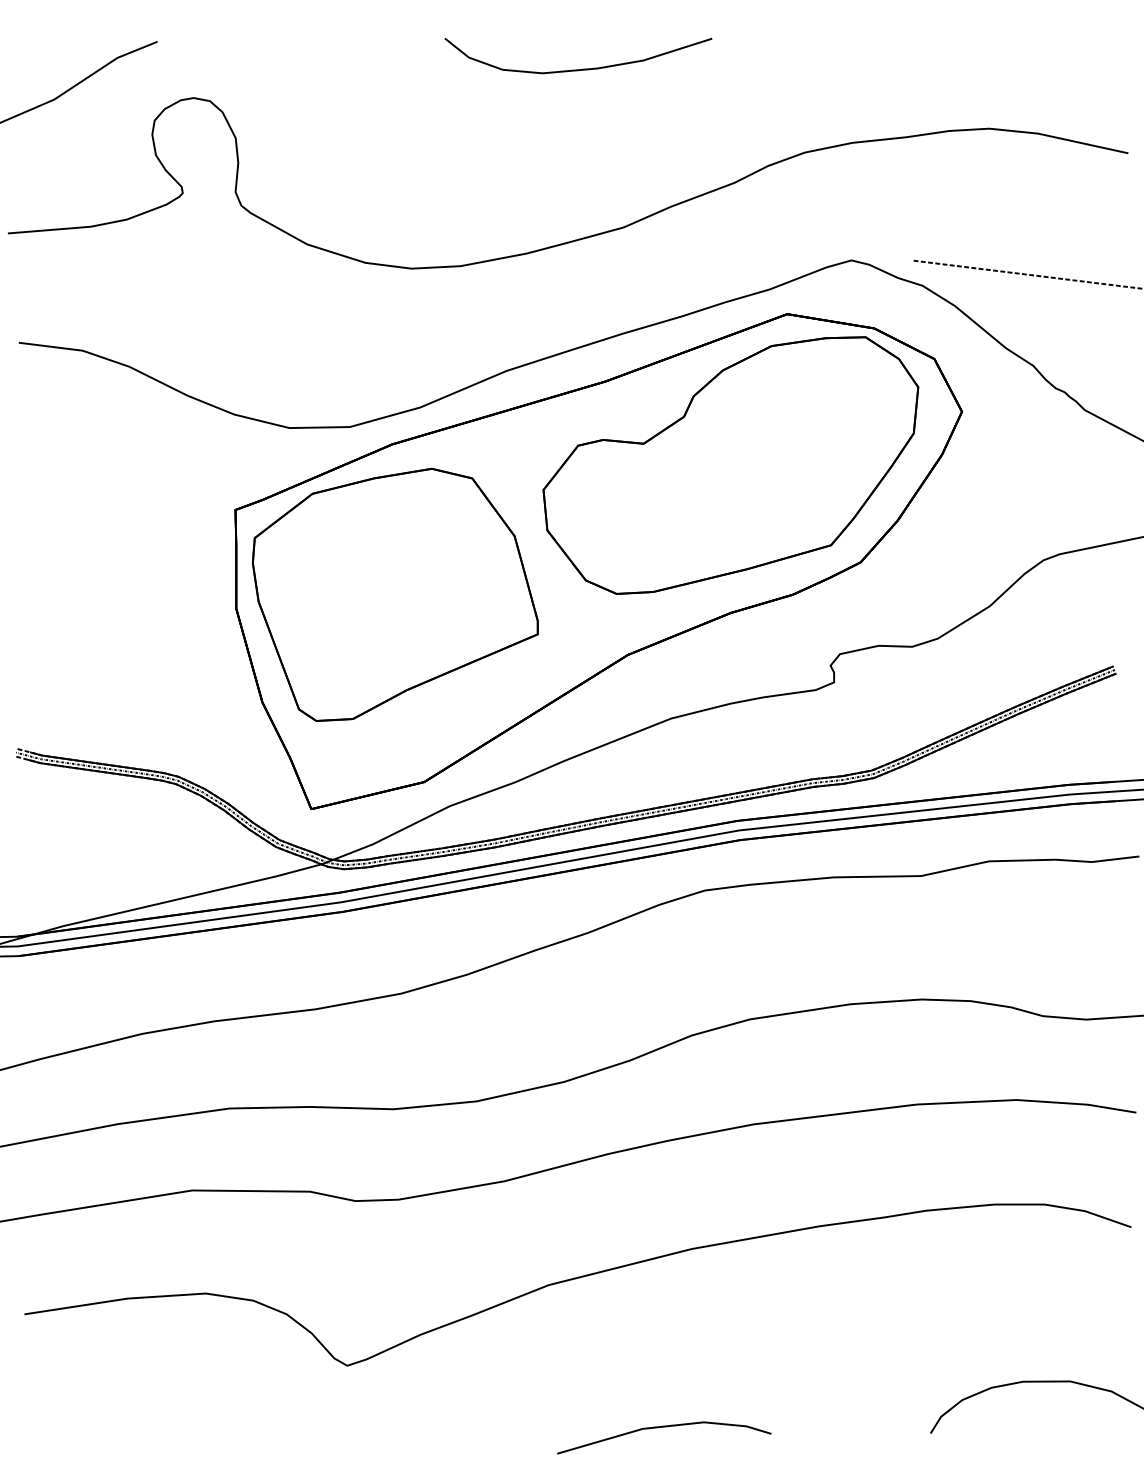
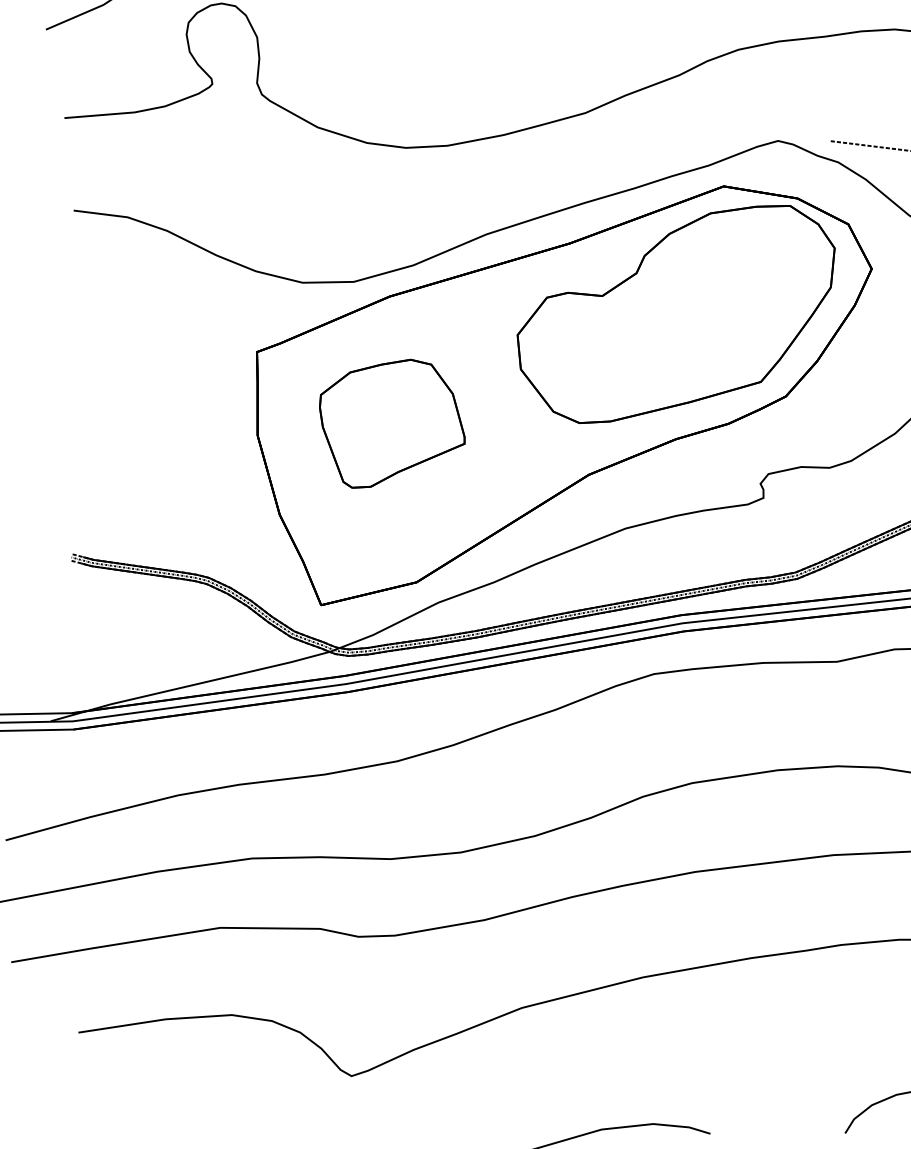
part: (395, 594) -> (392, 423), size x0.6

